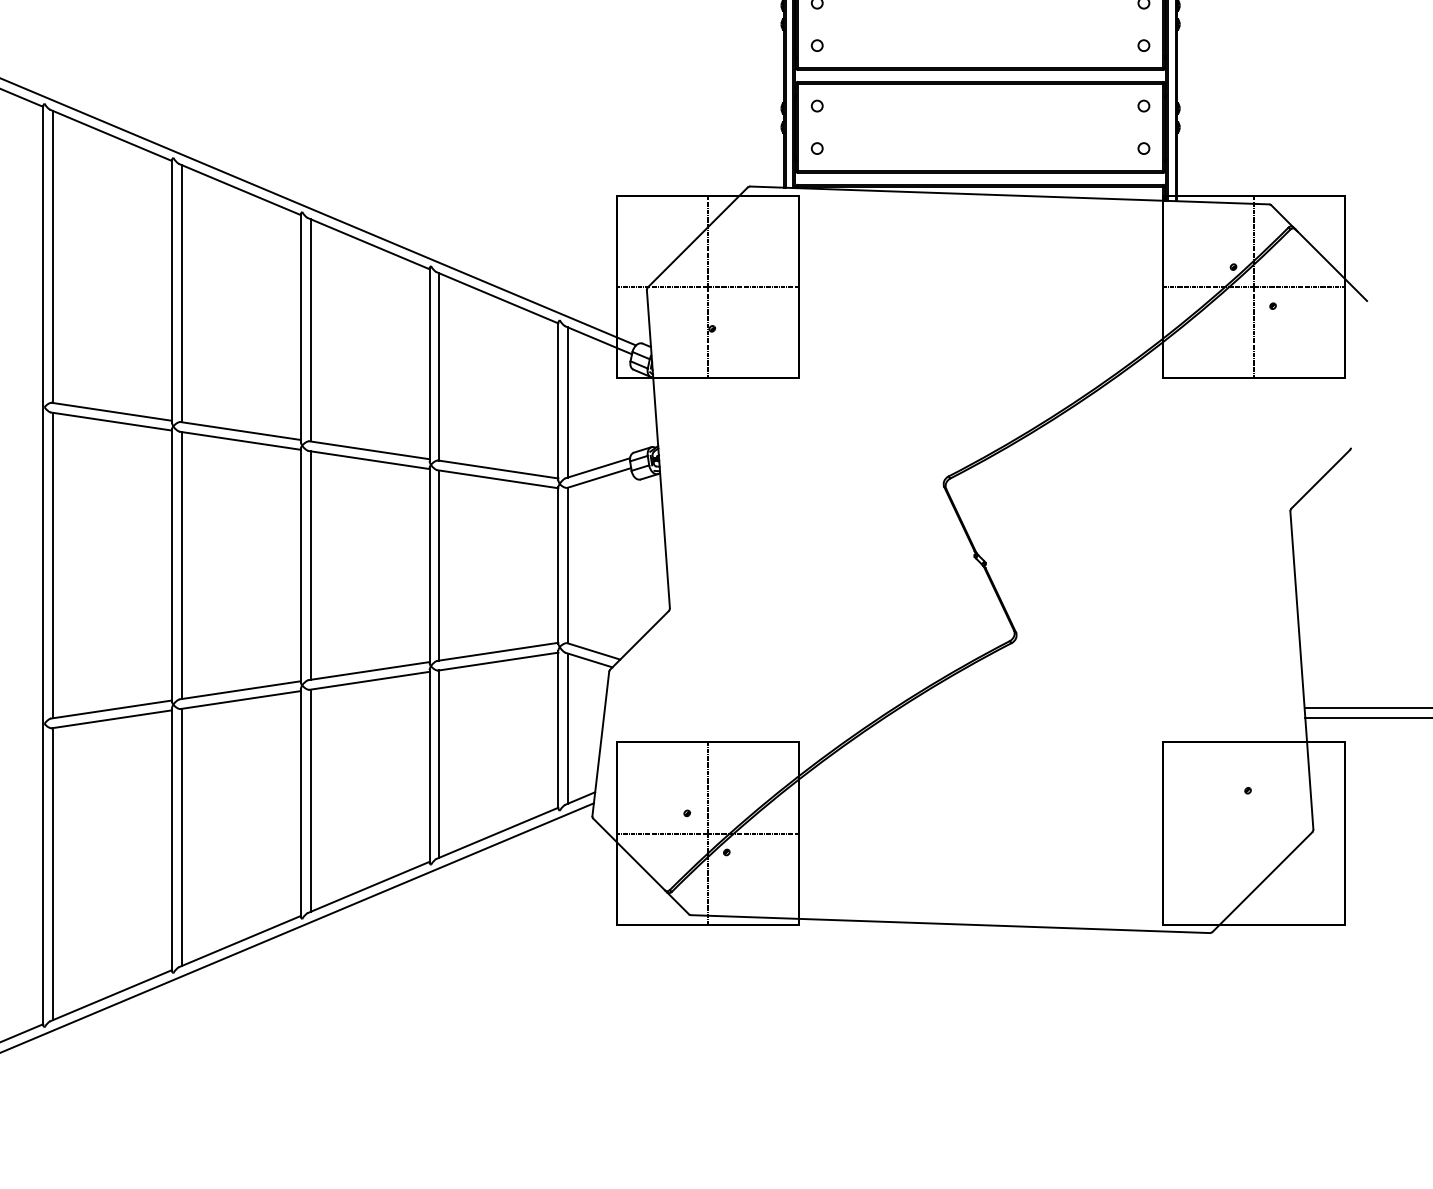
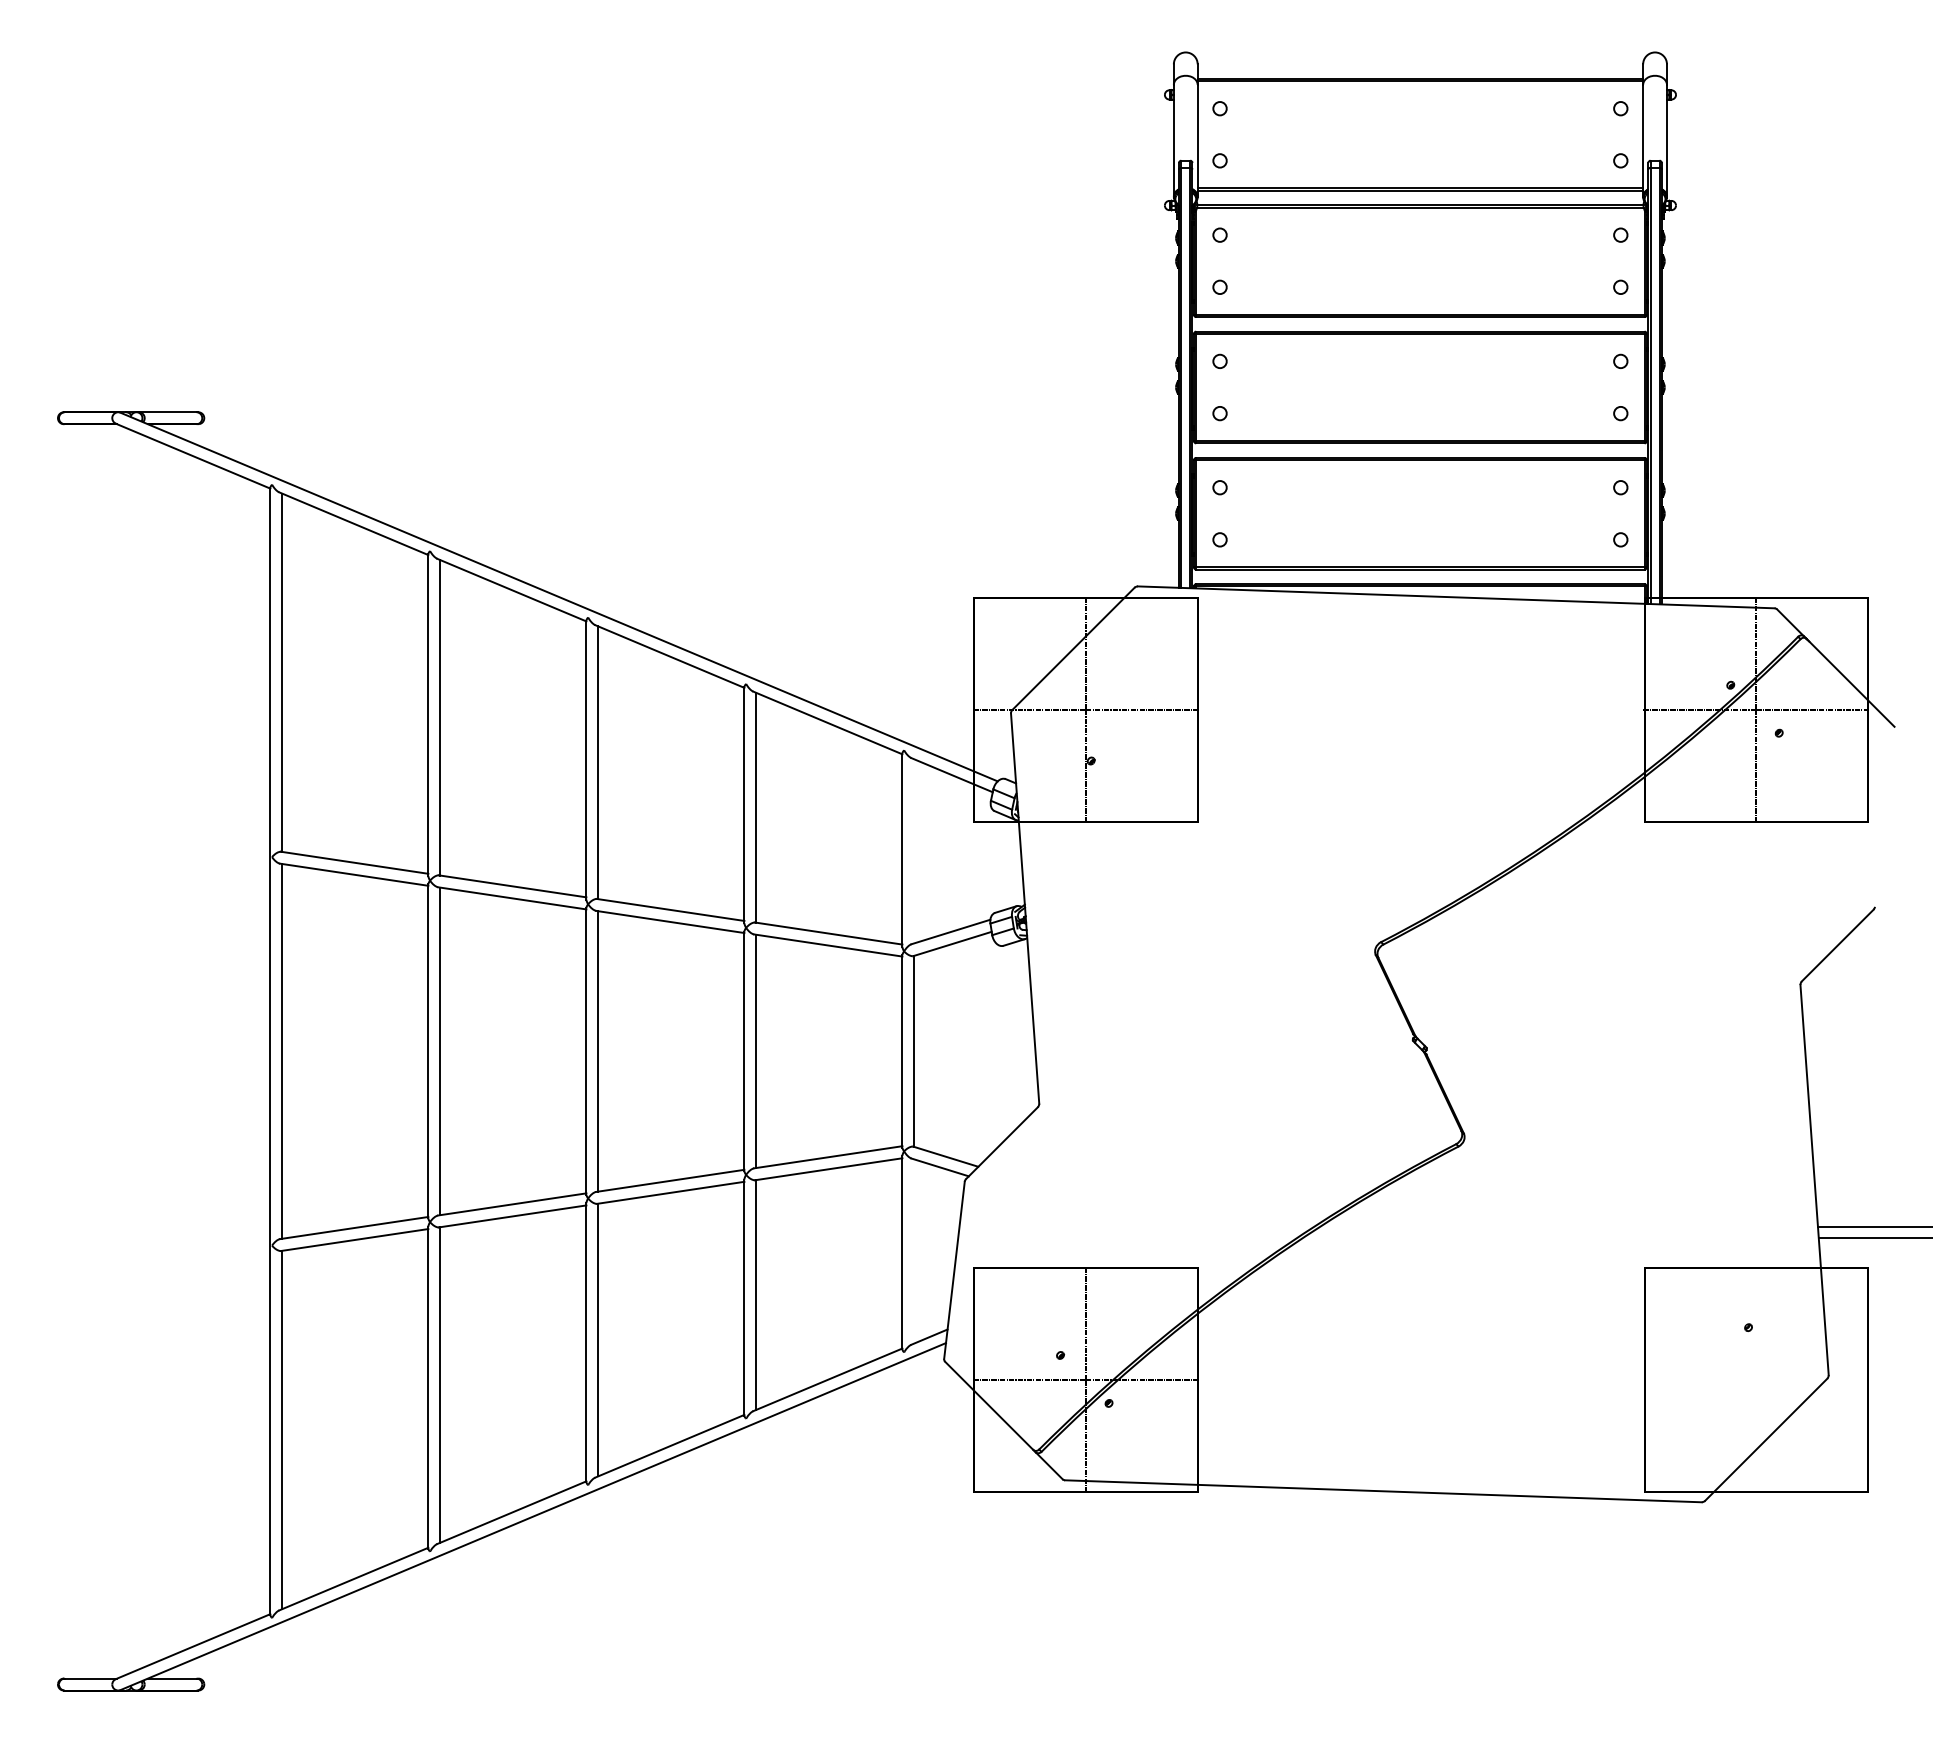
line: (568, 402) -> (914, 851), removed
line: (568, 728) -> (914, 1251), removed

